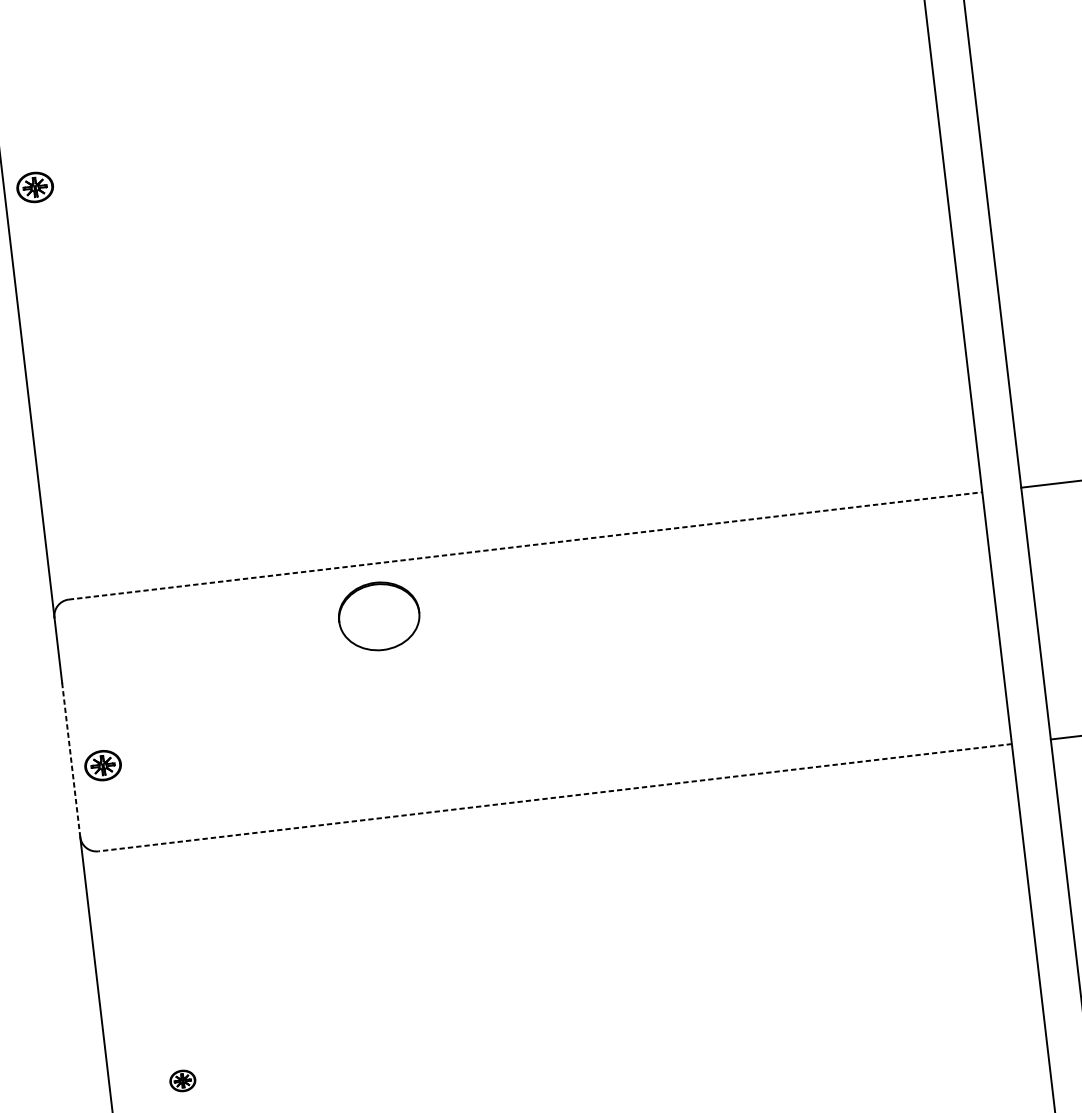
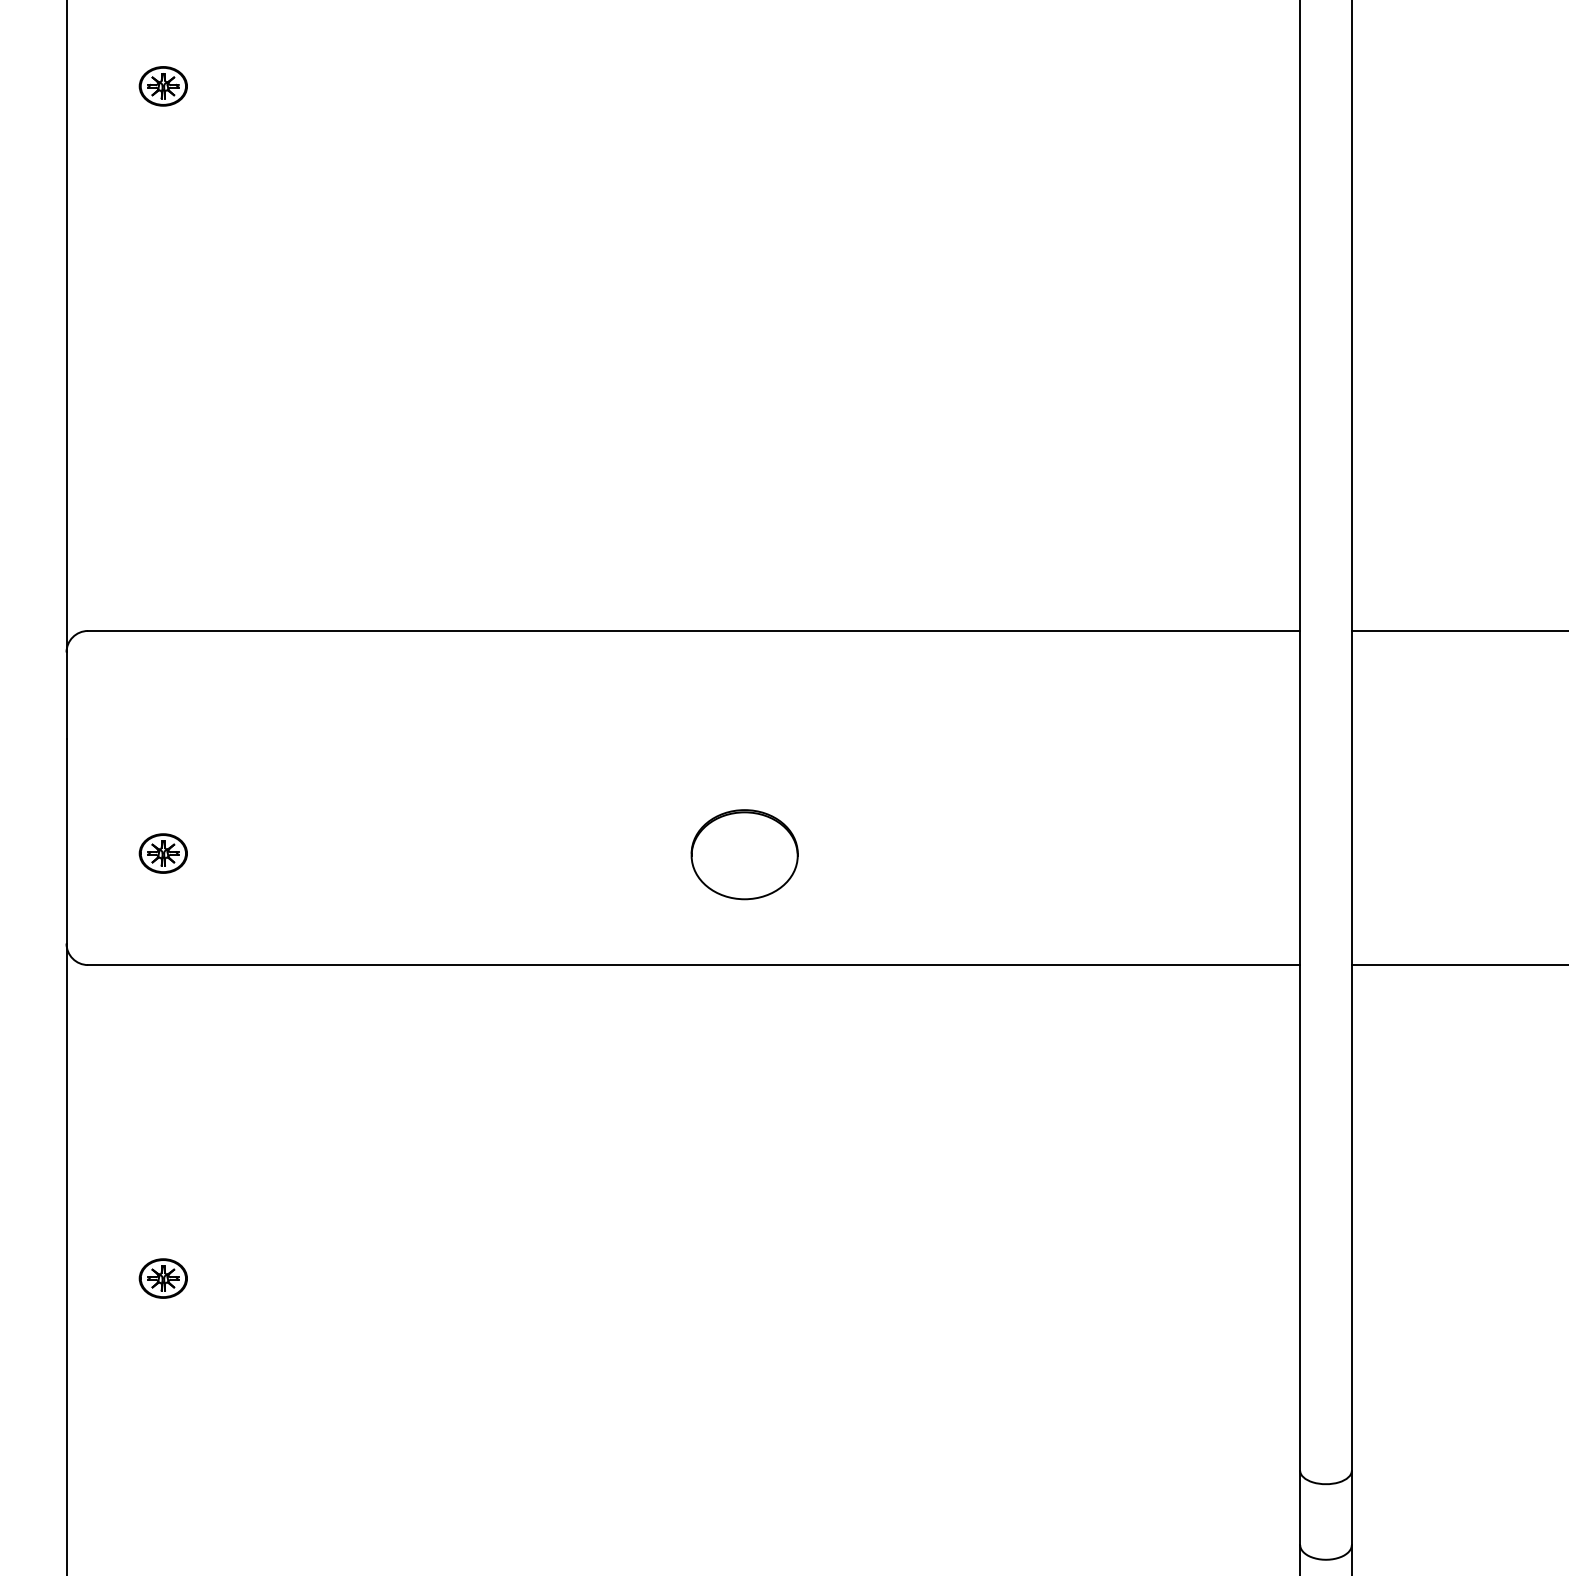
part: (34, 187) -> (162, 86), moved
line: (525, 545) -> (694, 630), dashed -> solid
part: (379, 616) -> (744, 854), moved
line: (71, 760) -> (66, 841), dashed -> solid
part: (102, 765) -> (162, 853), moved
line: (554, 798) -> (693, 965), dashed -> solid
part: (182, 1080) -> (162, 1278), size x1.43

